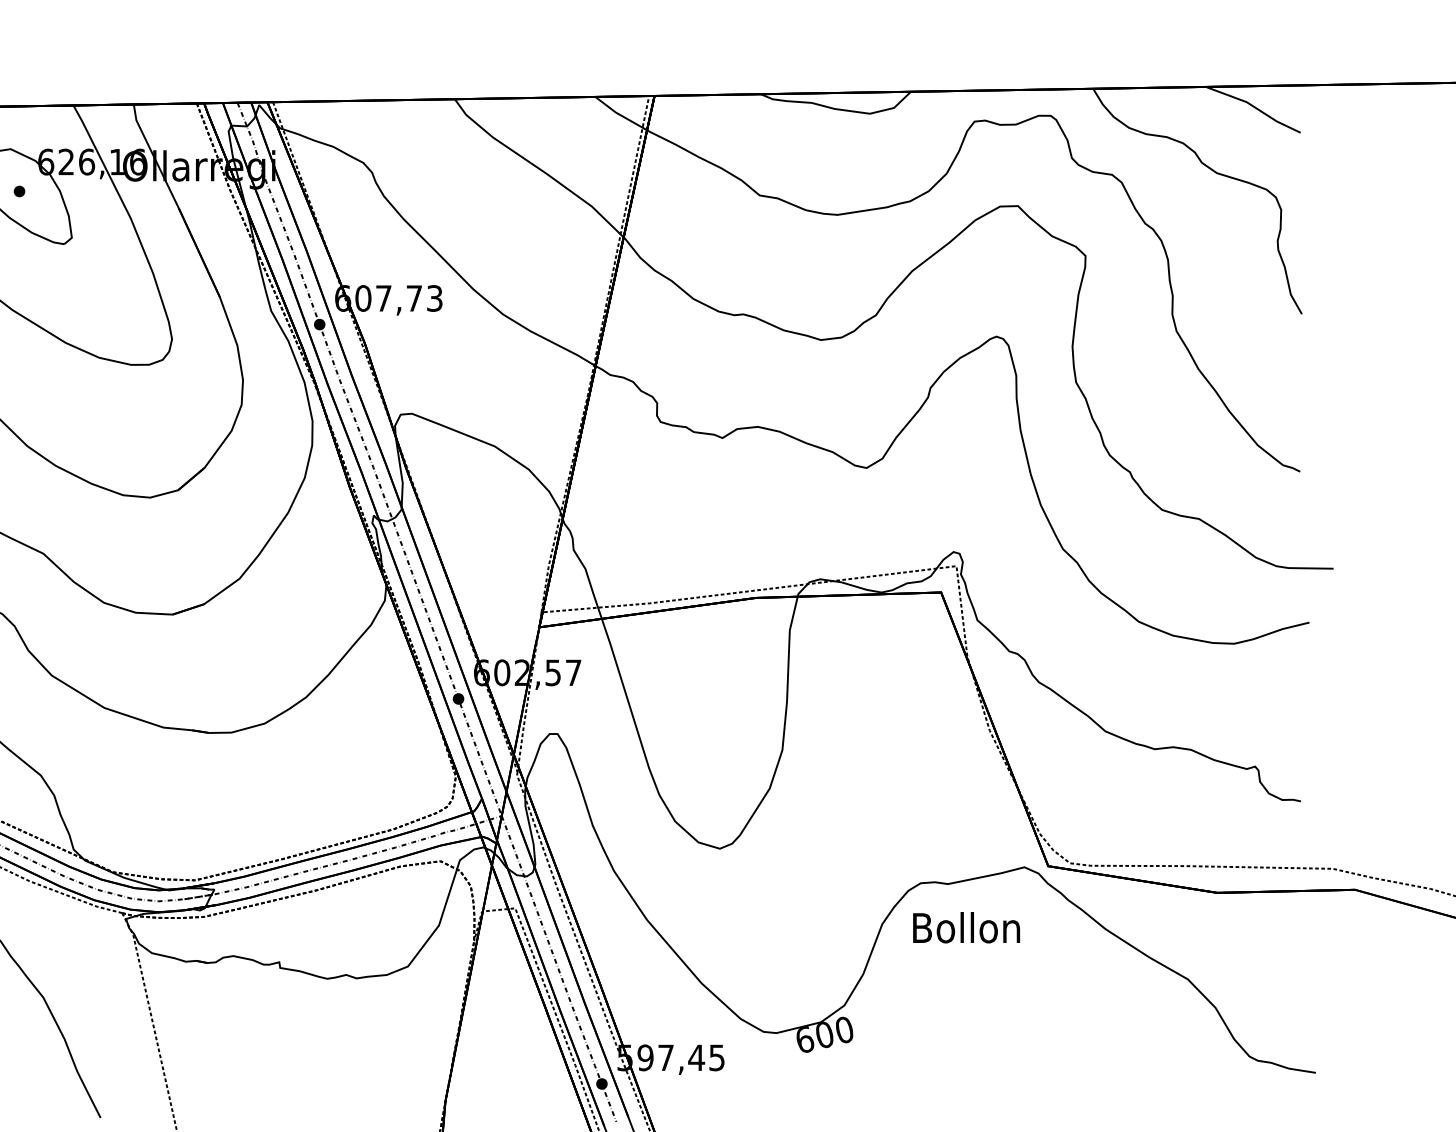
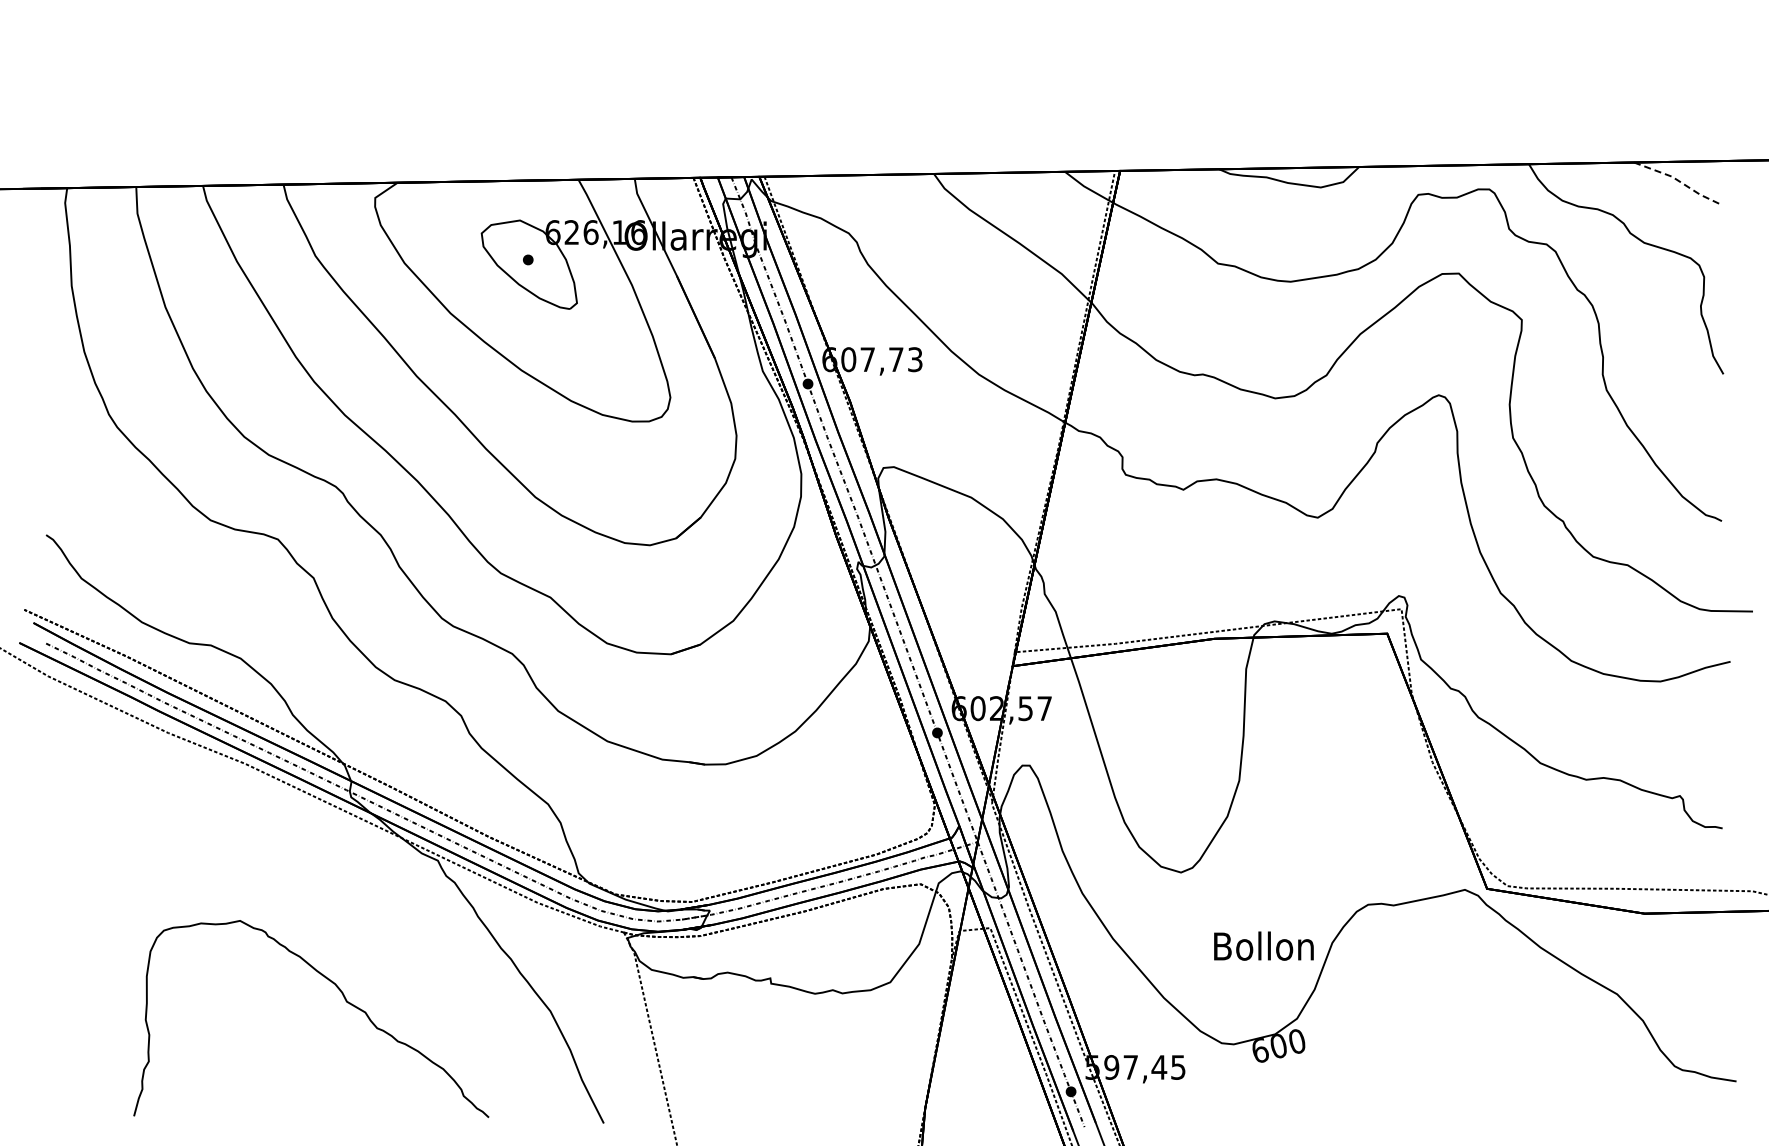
line: (1254, 107) -> (1679, 181), solid -> dashed
text: (966, 927) -> (1263, 945), moved

